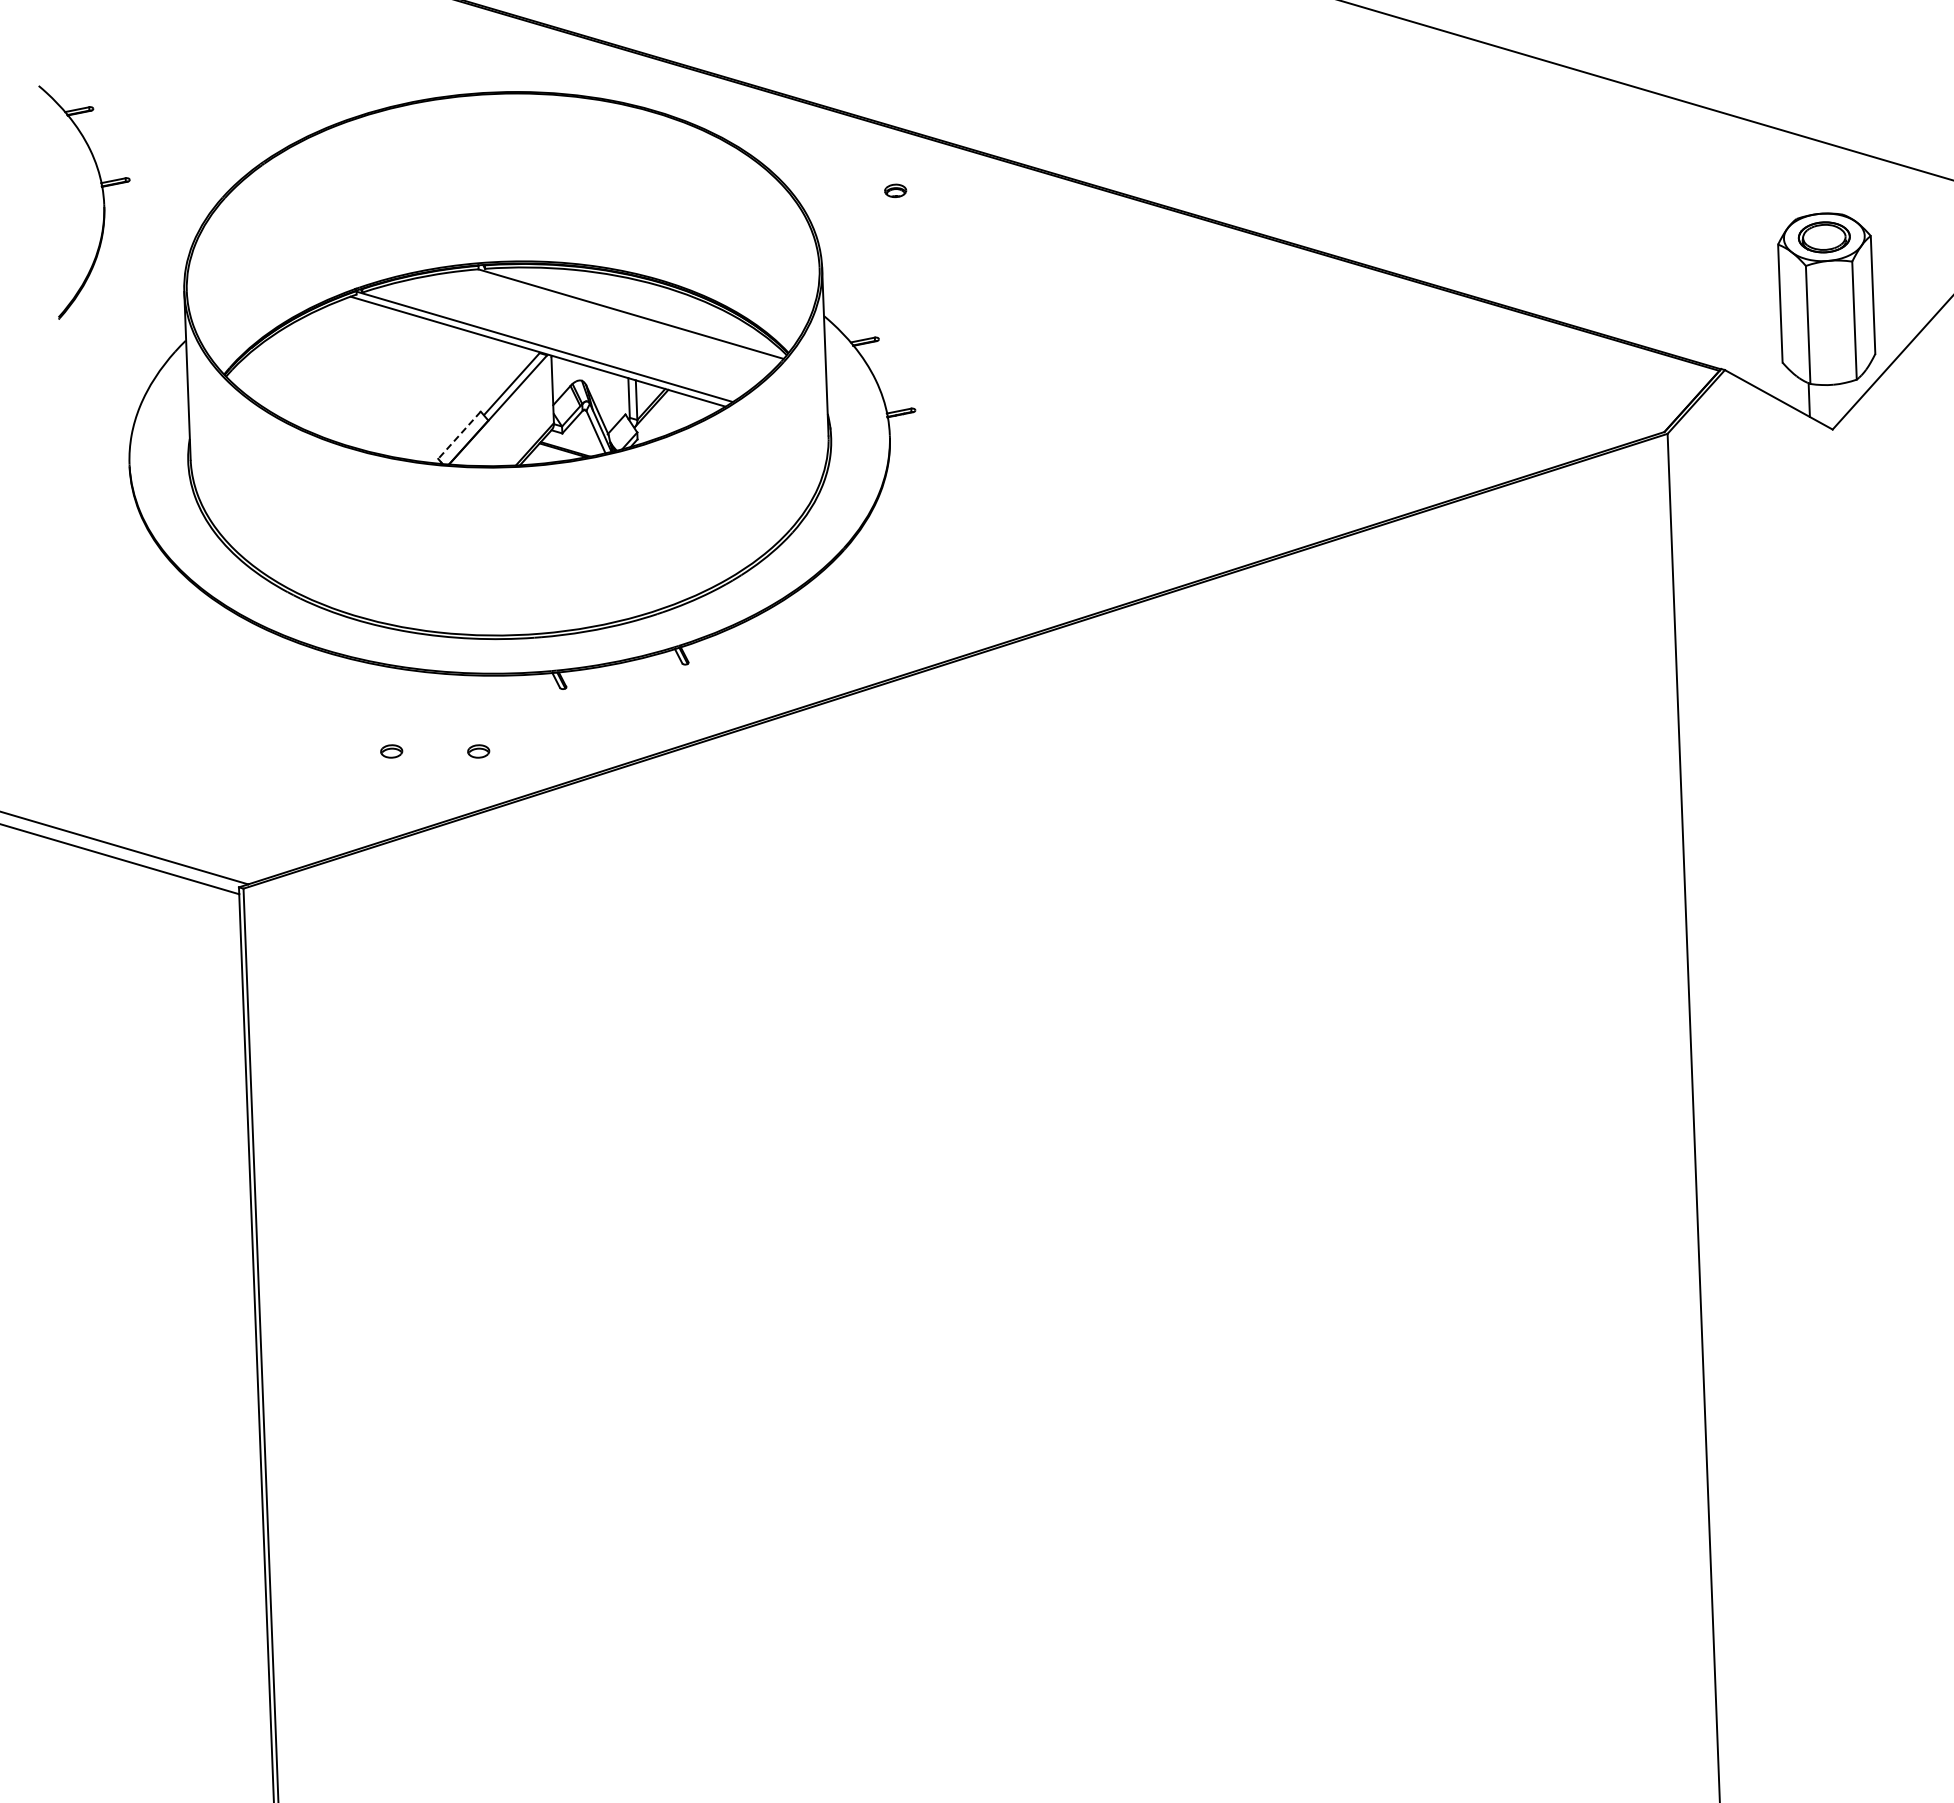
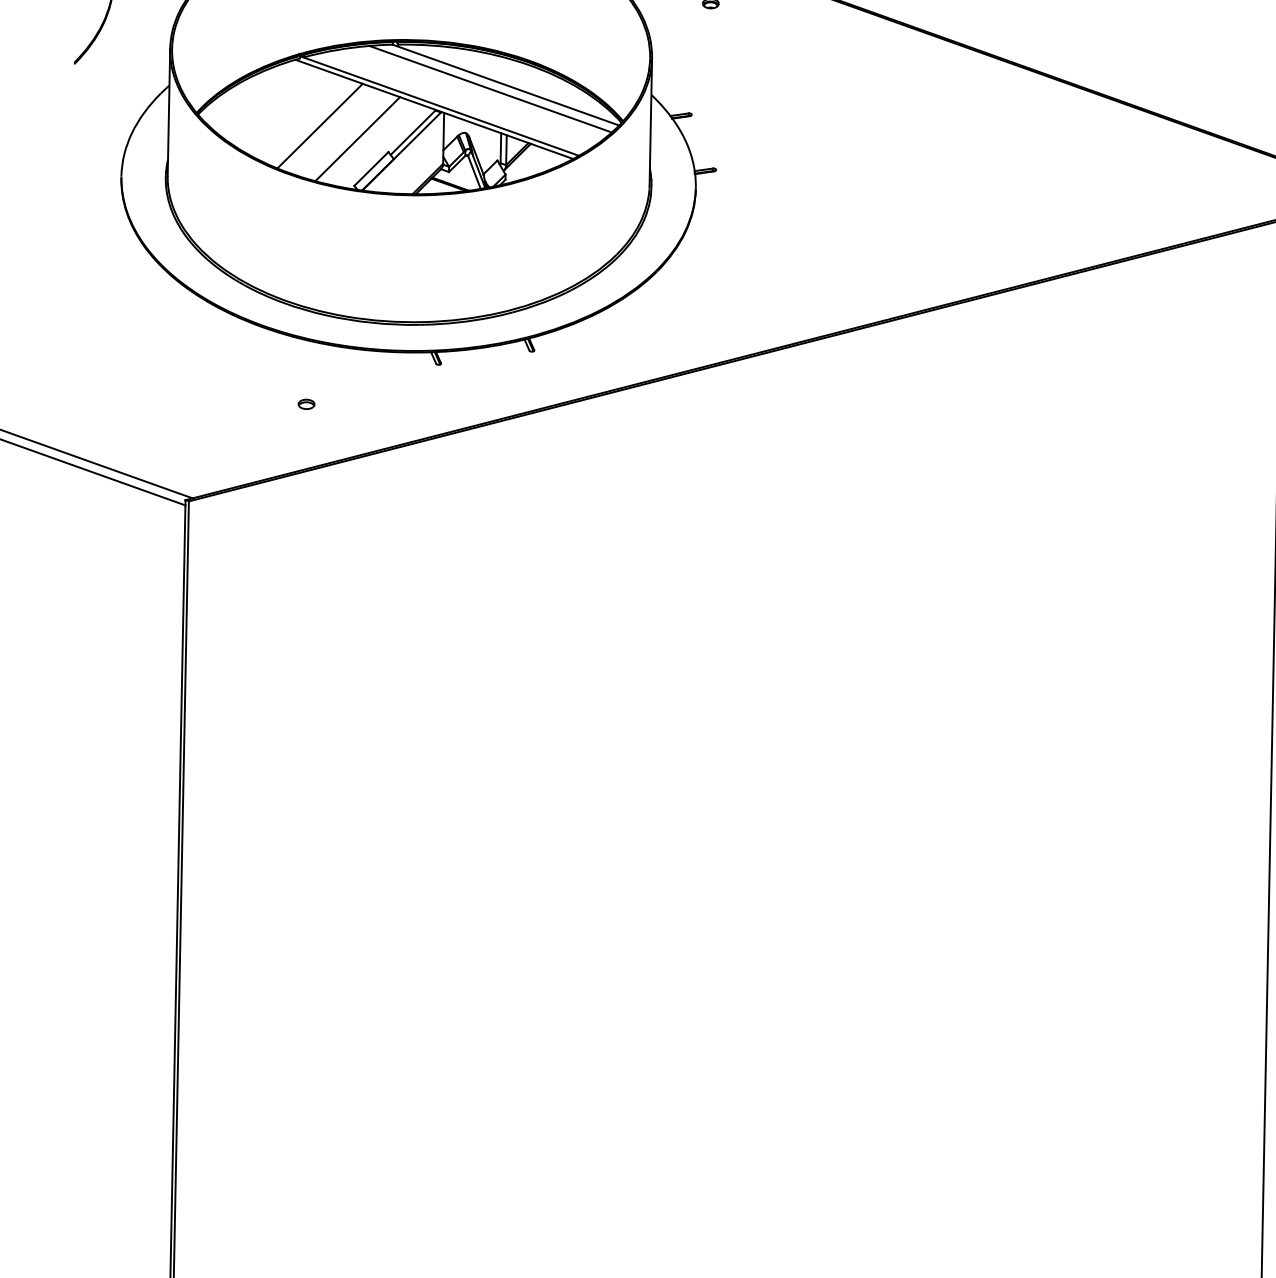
line: (610, 320) -> (490, 89), added
line: (388, 382) -> (320, 126), added
line: (438, 396) -> (357, 138), added
line: (459, 435) -> (371, 169), dashed -> solid
part: (478, 751) -> (372, 408), removed

